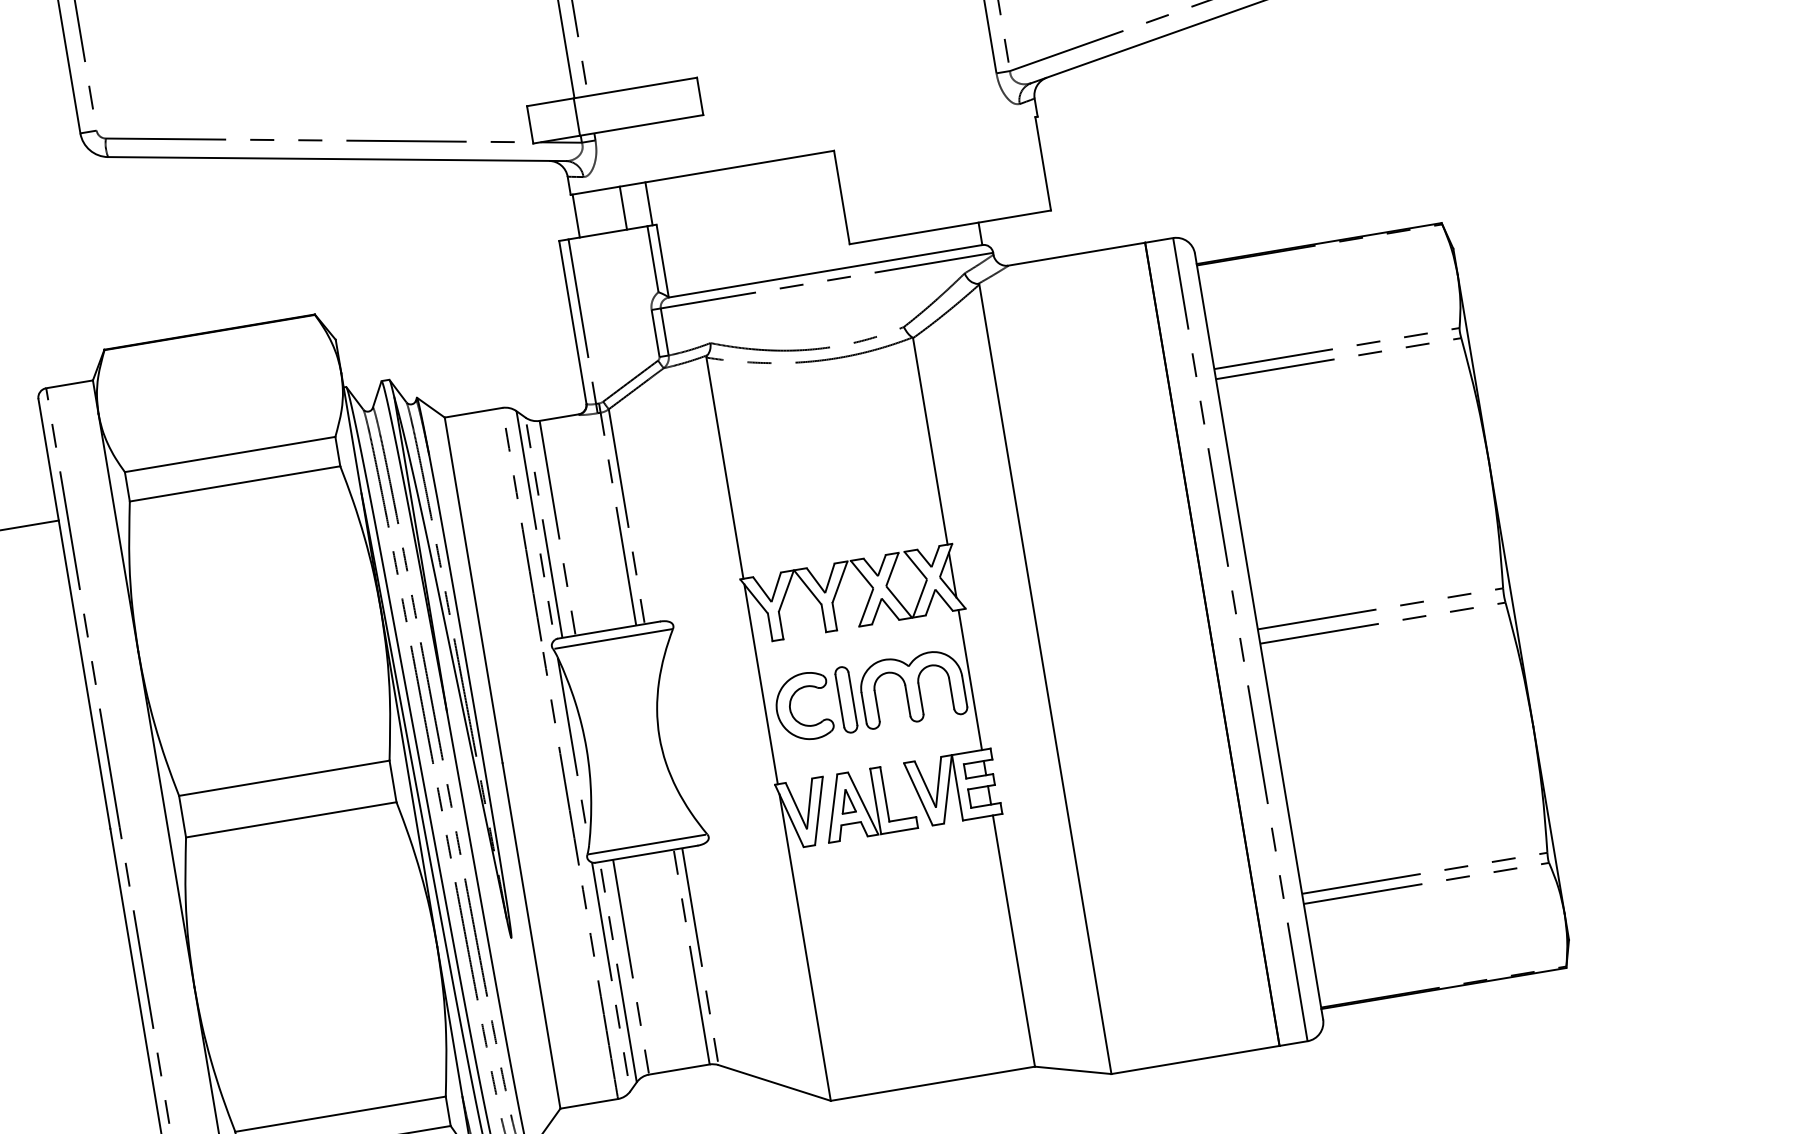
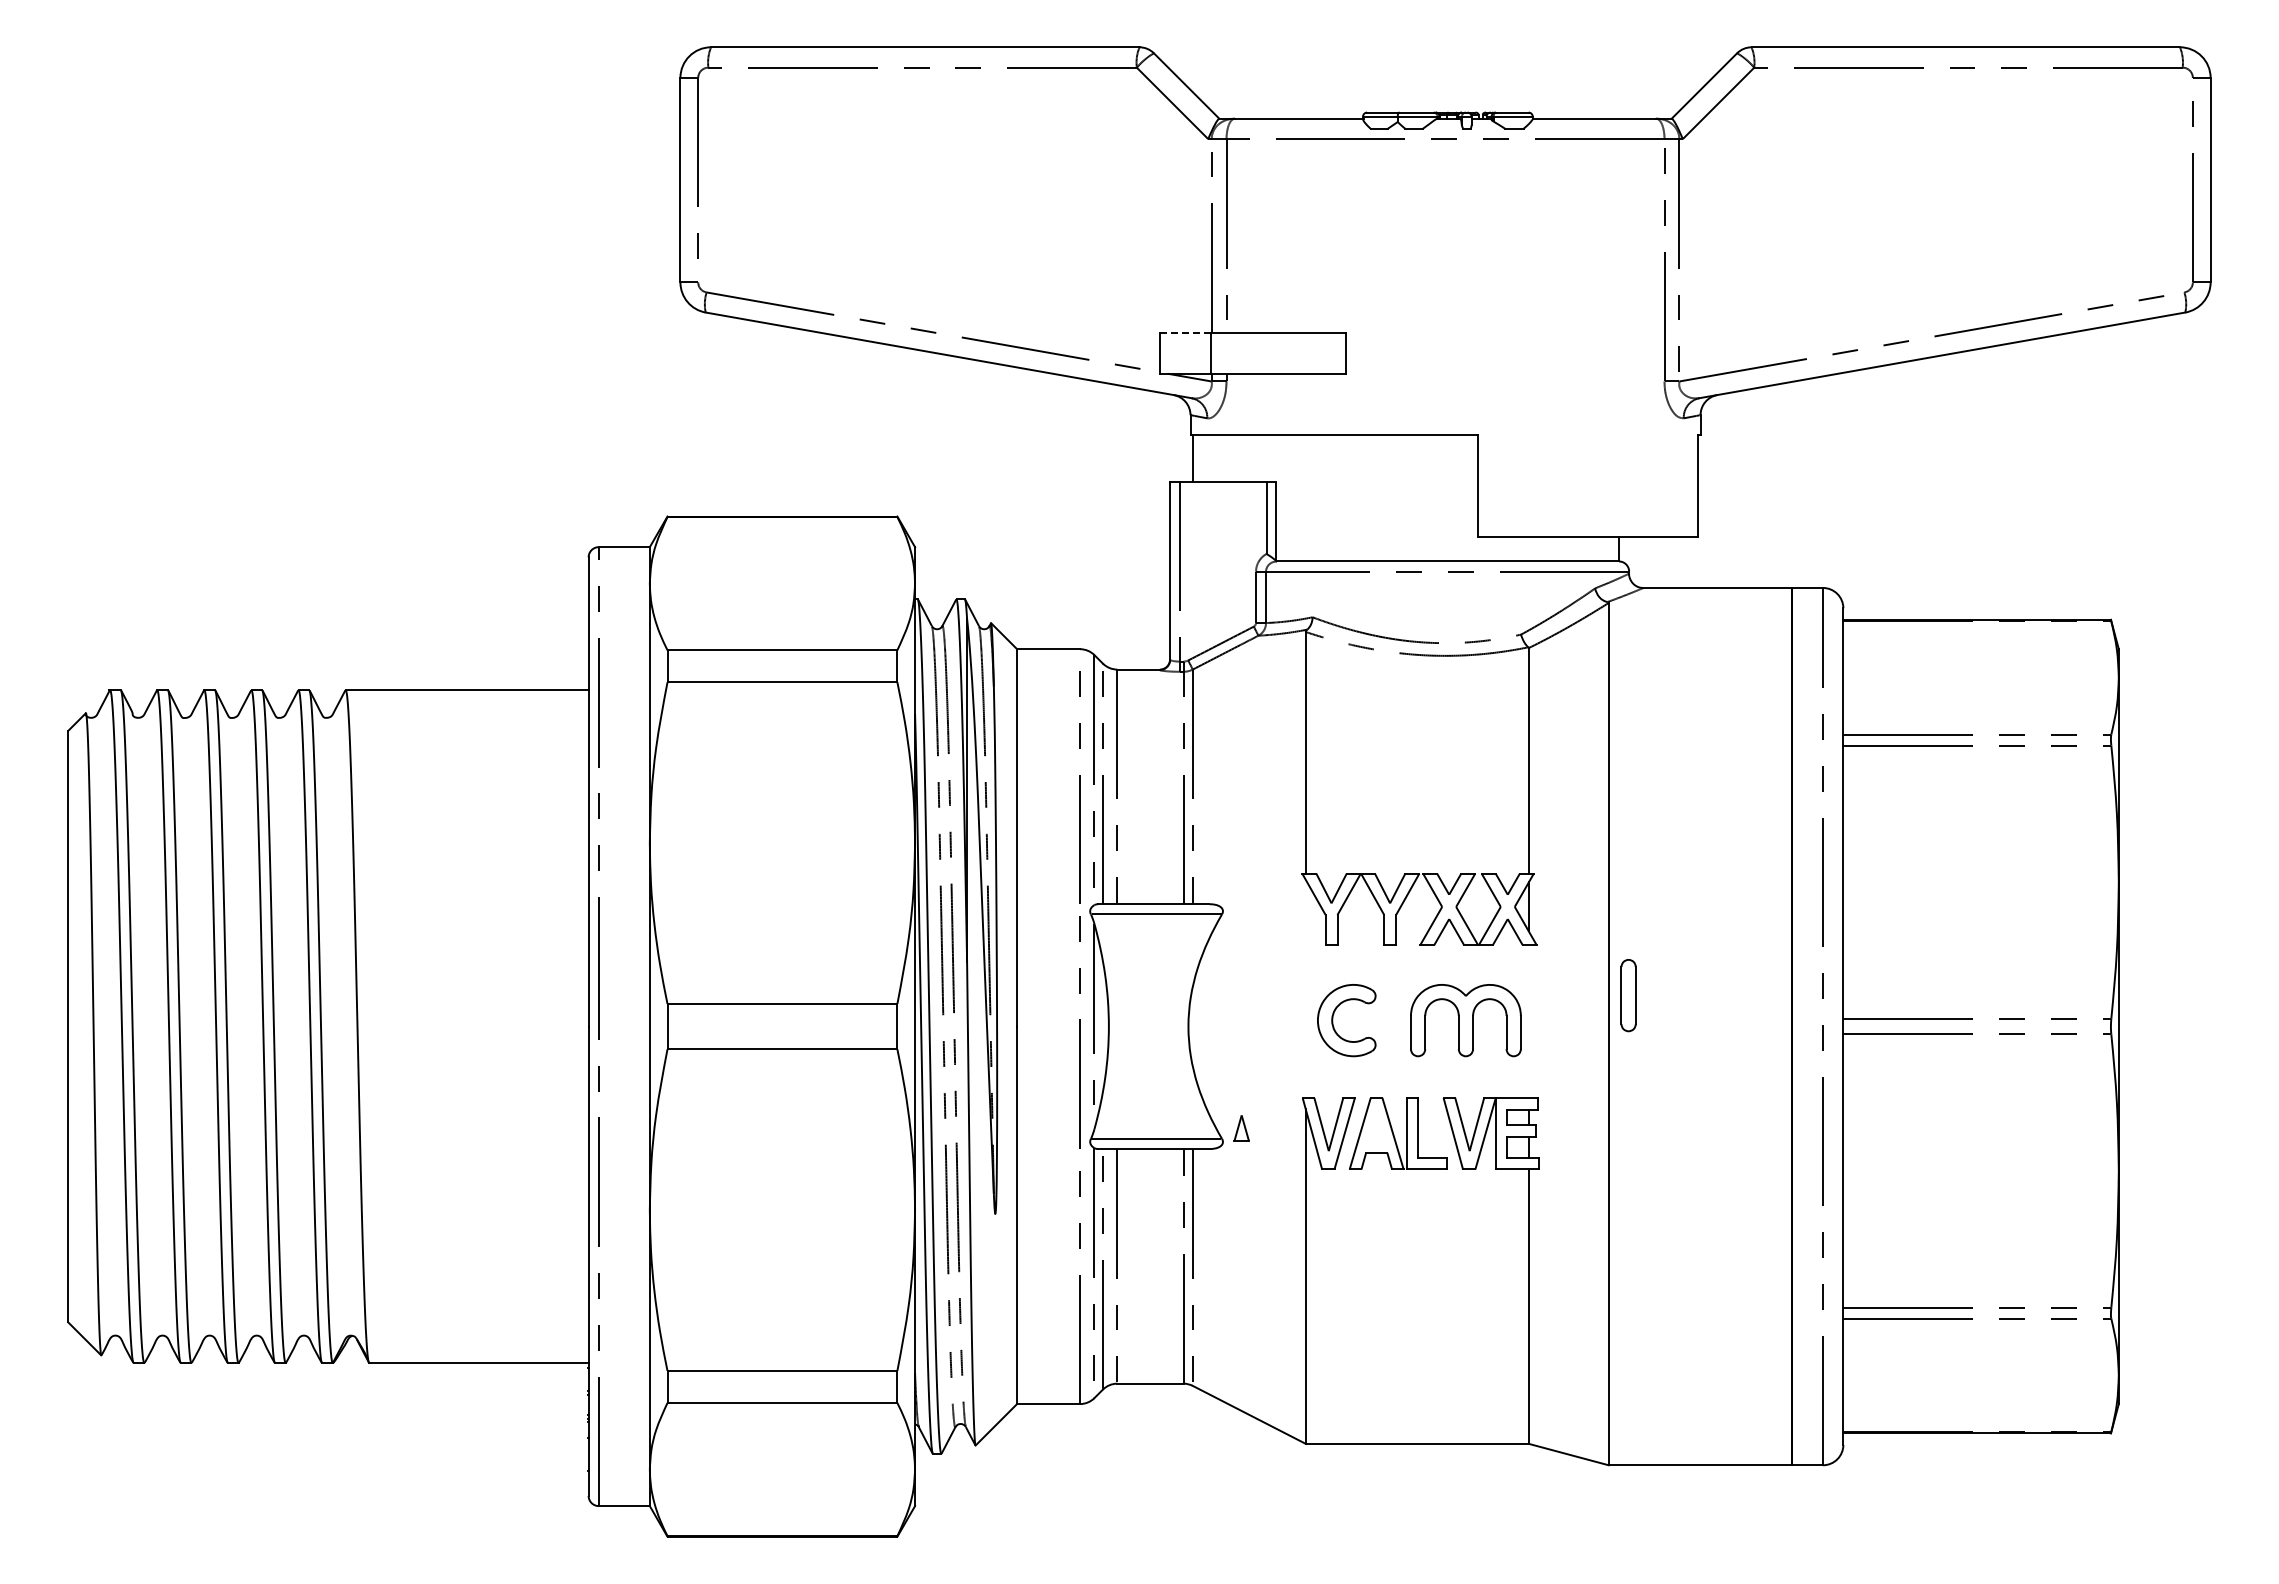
line: (550, 101) -> (1185, 332), solid -> dashed
line: (649, 202) -> (1272, 457), removed
line: (623, 207) -> (1244, 457), removed
line: (970, 680) -> (1528, 1021), removed
line: (760, 684) -> (1305, 988), removed
part: (846, 699) -> (1628, 995), moved
part: (847, 801) -> (1241, 1128), moved

